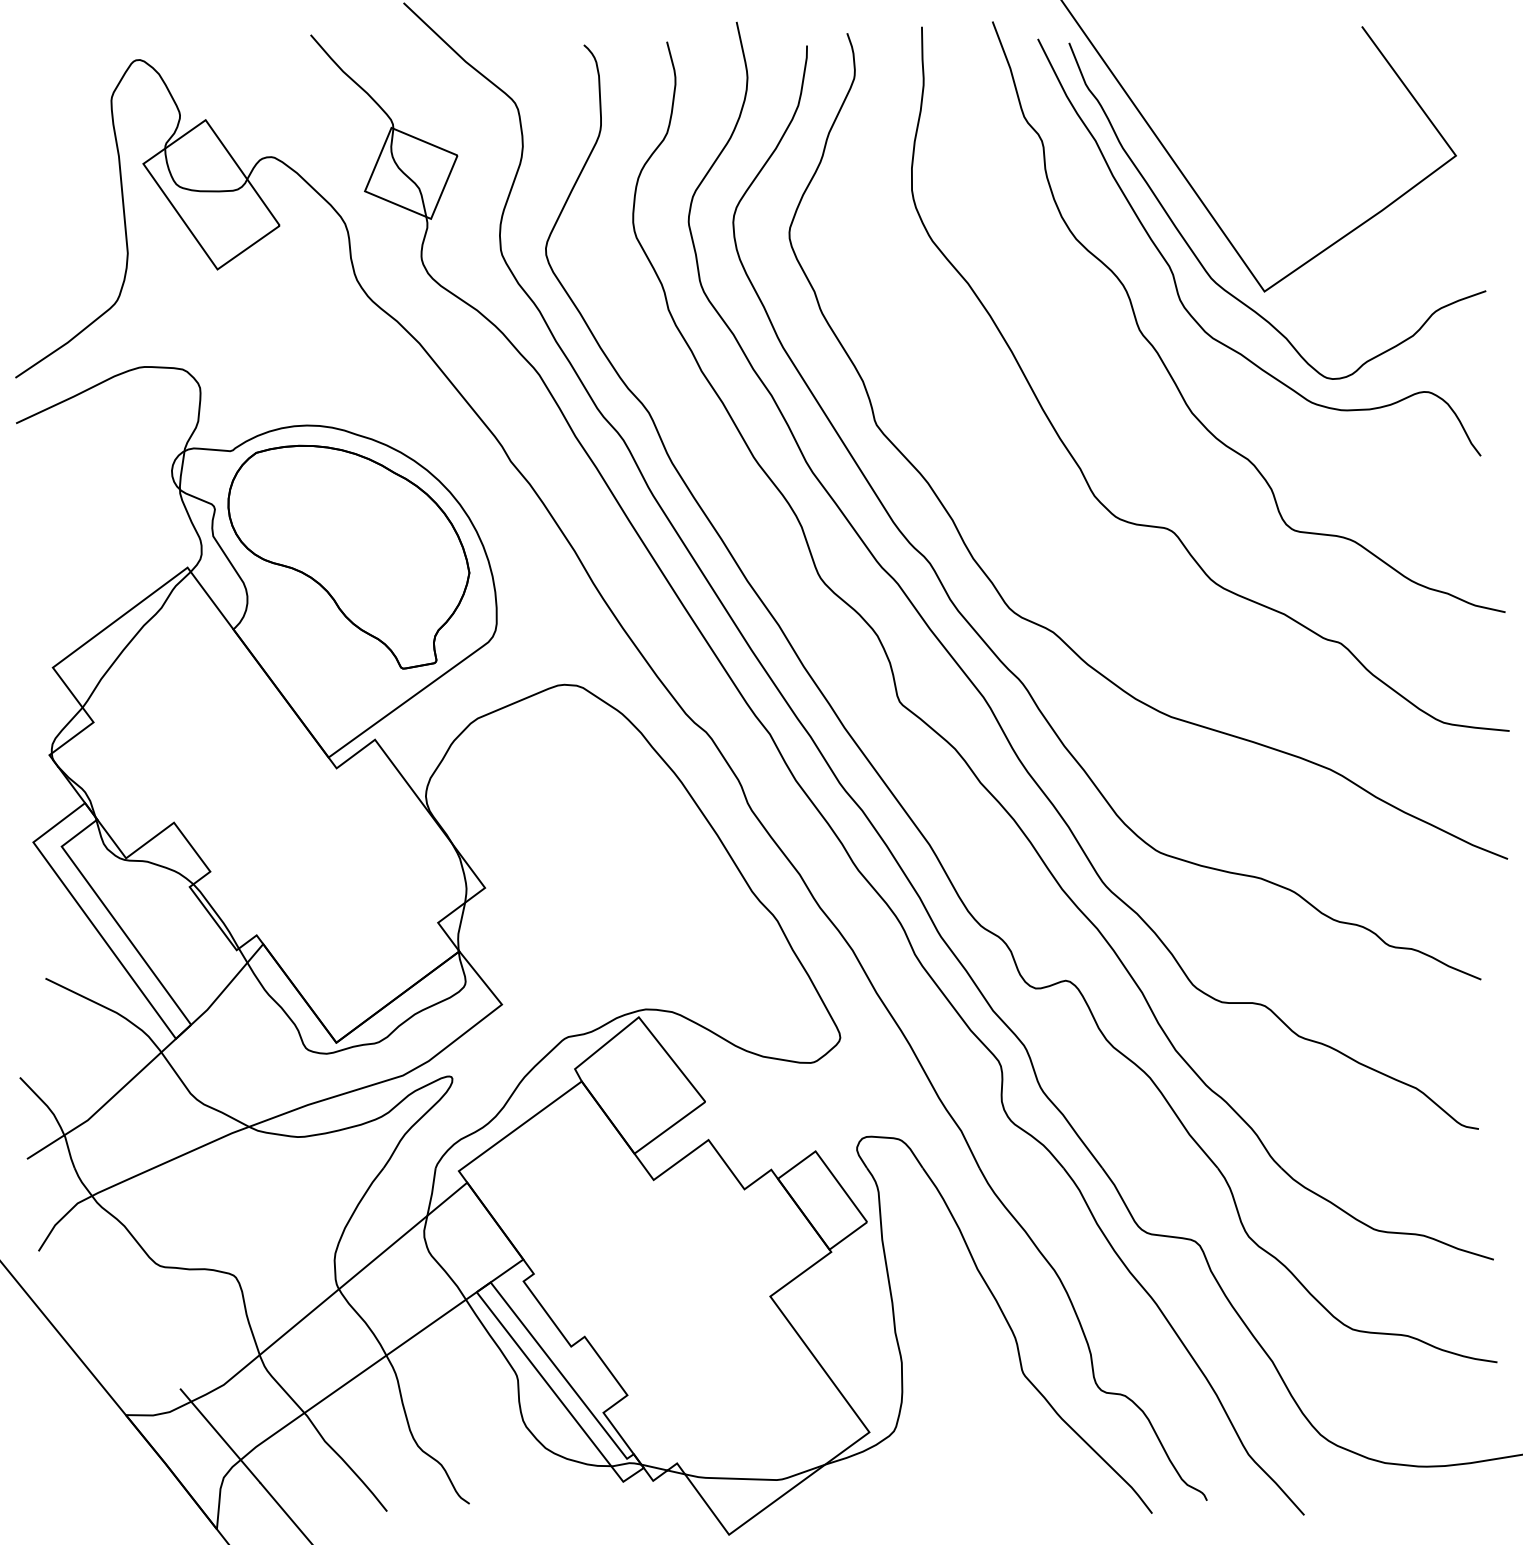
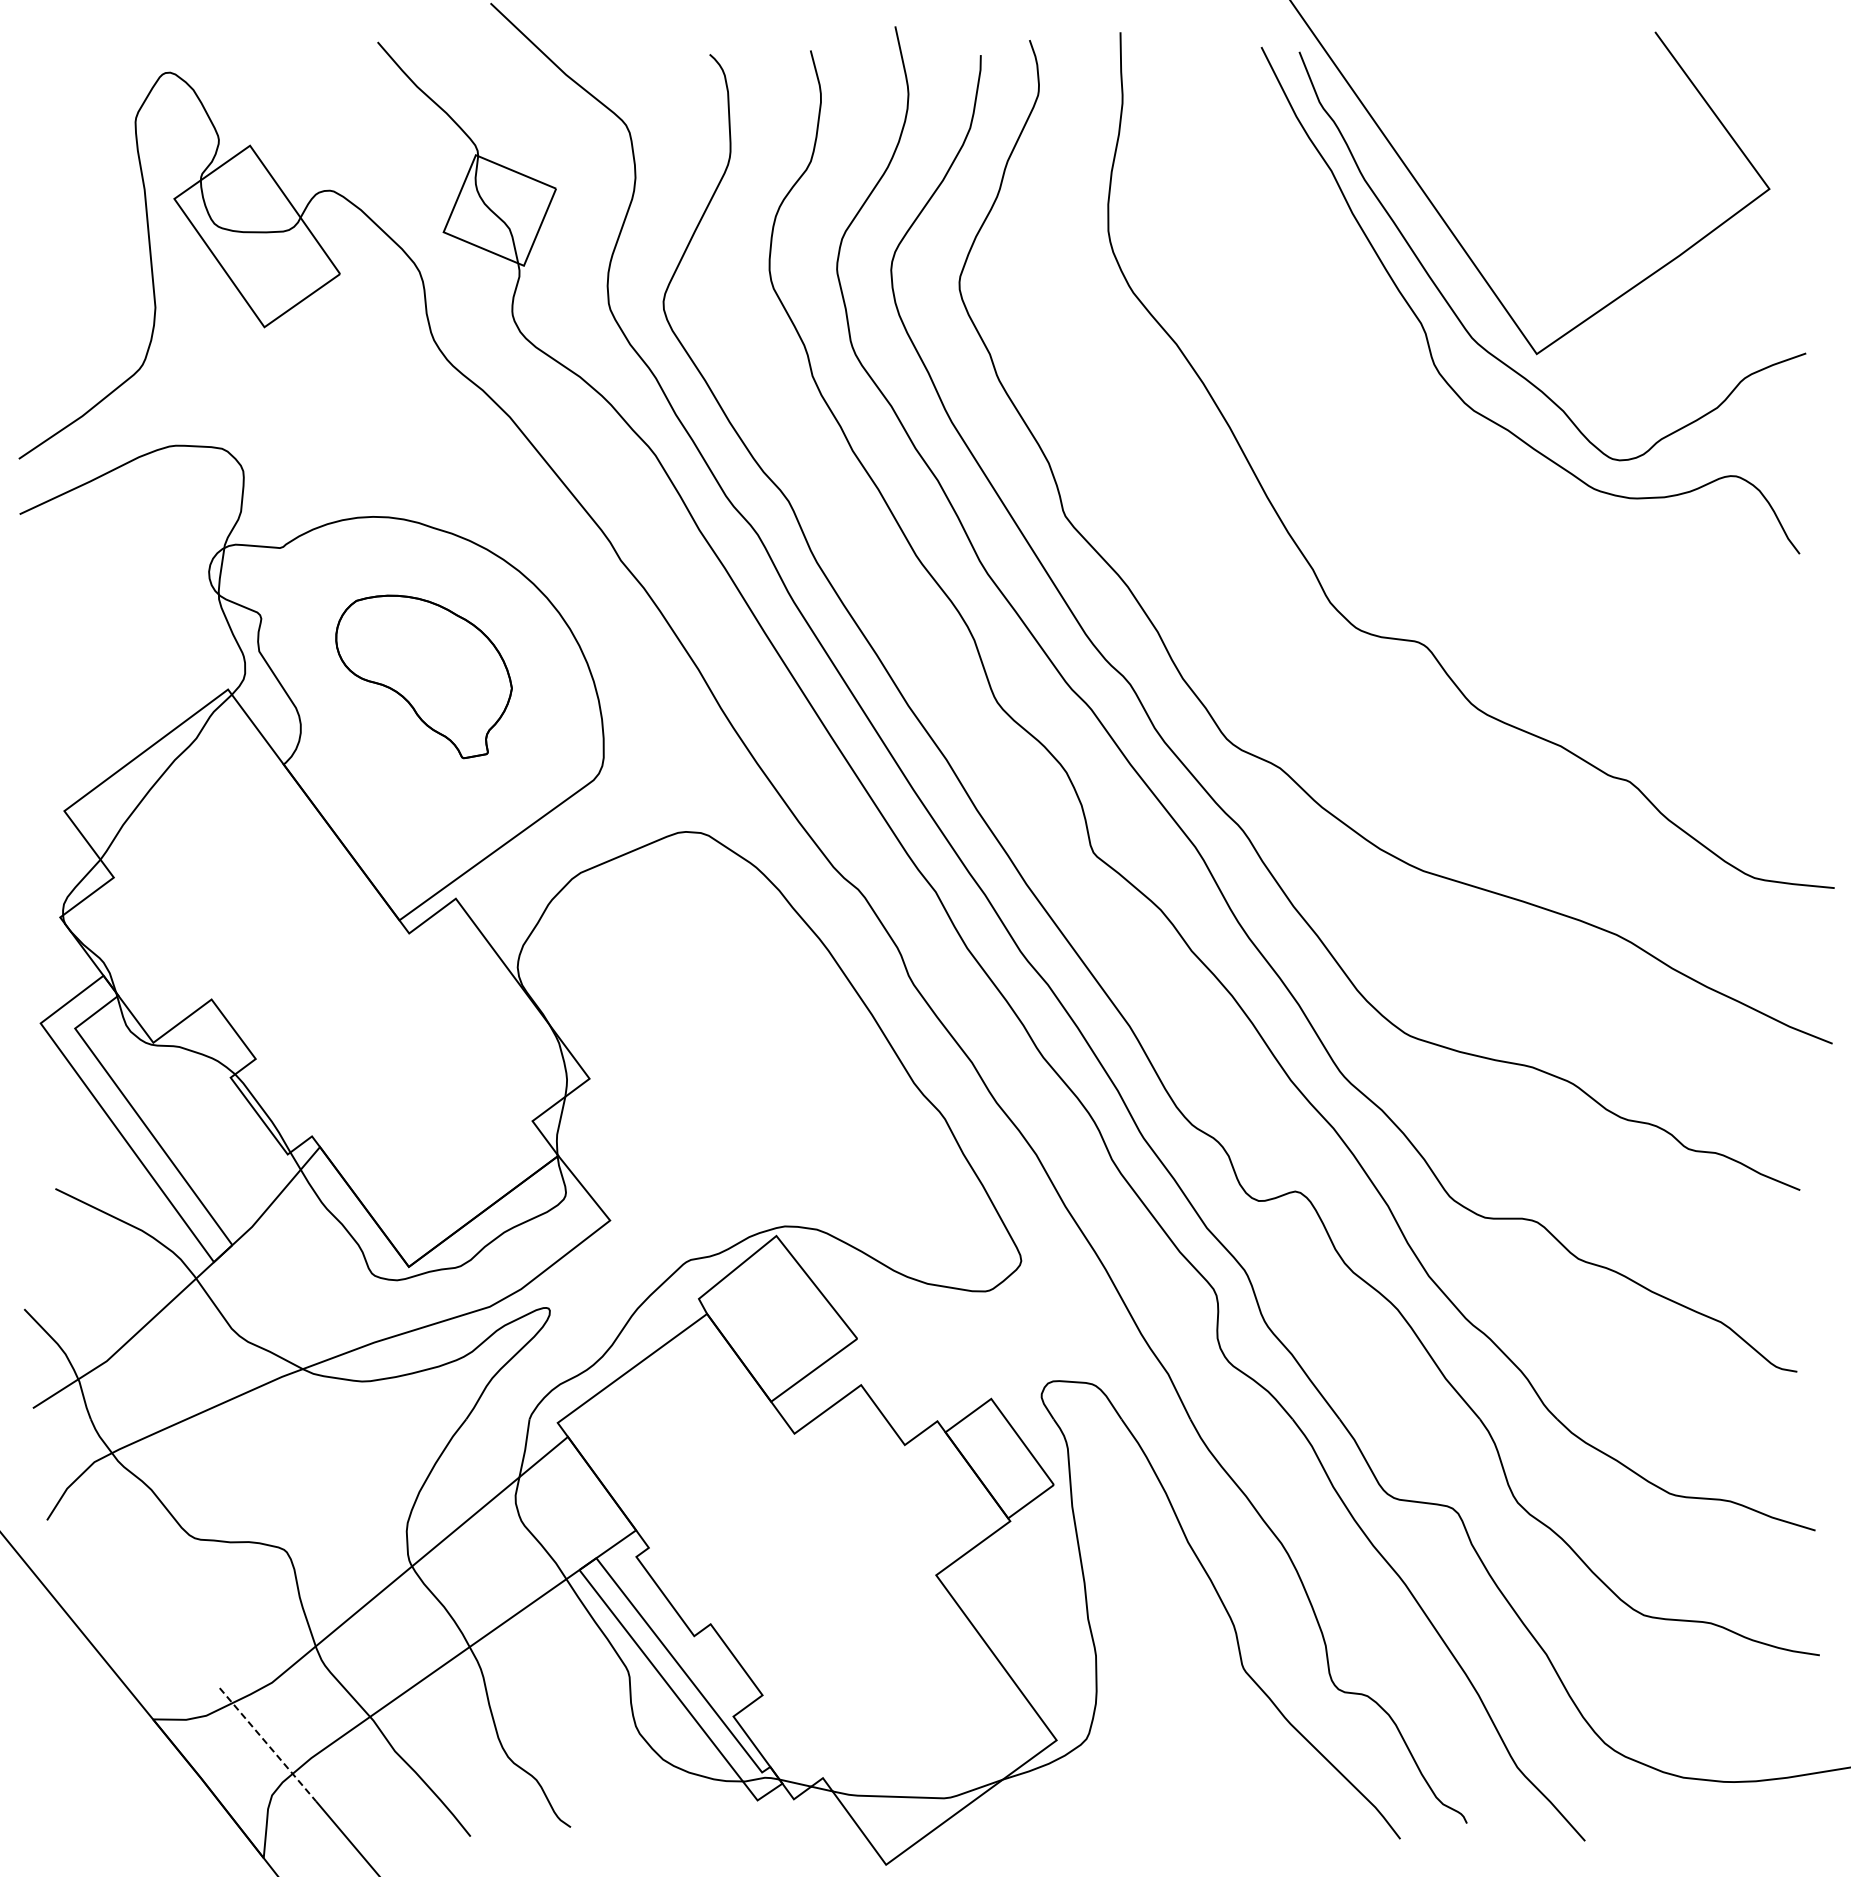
curve: (1163, 361) -> (1414, 439), removed
part: (348, 556) -> (423, 676), size x0.6
line: (220, 1436) -> (268, 1745), solid -> dashed

